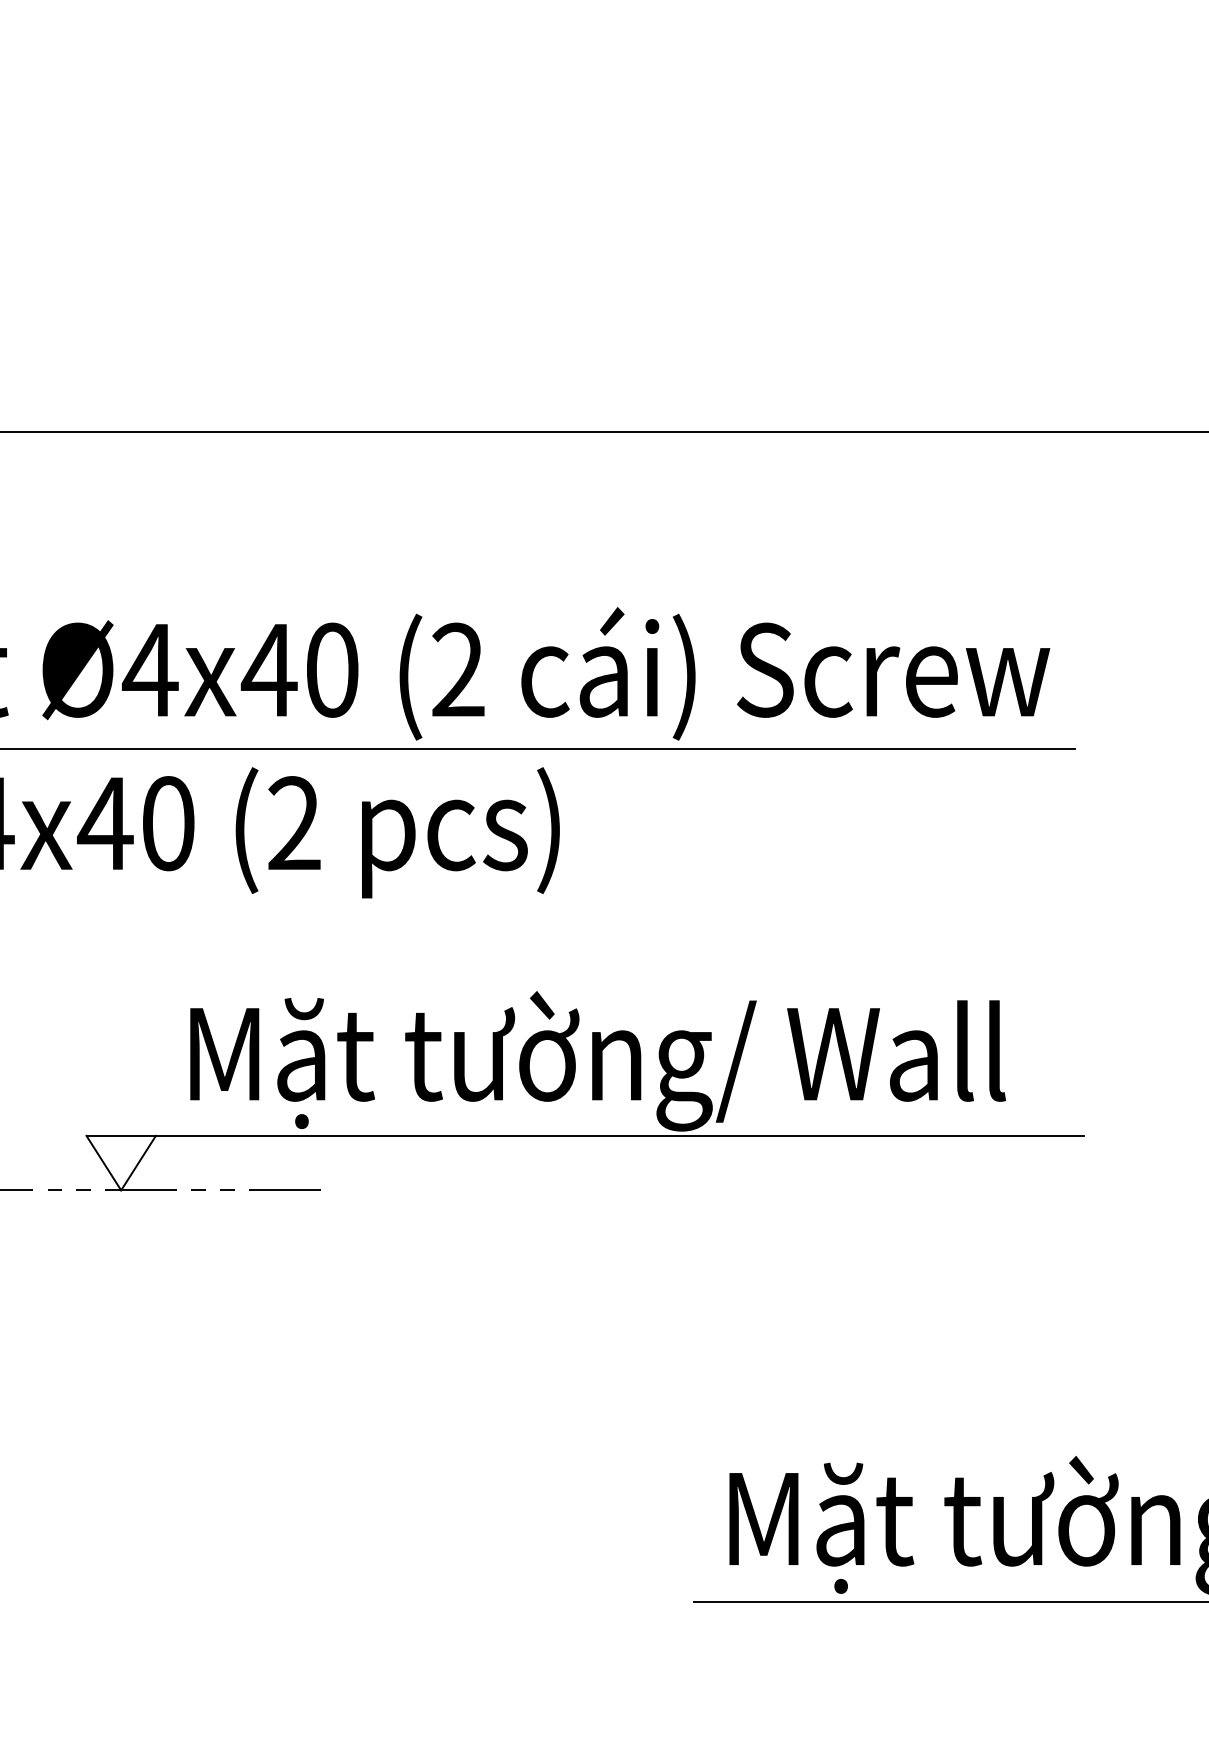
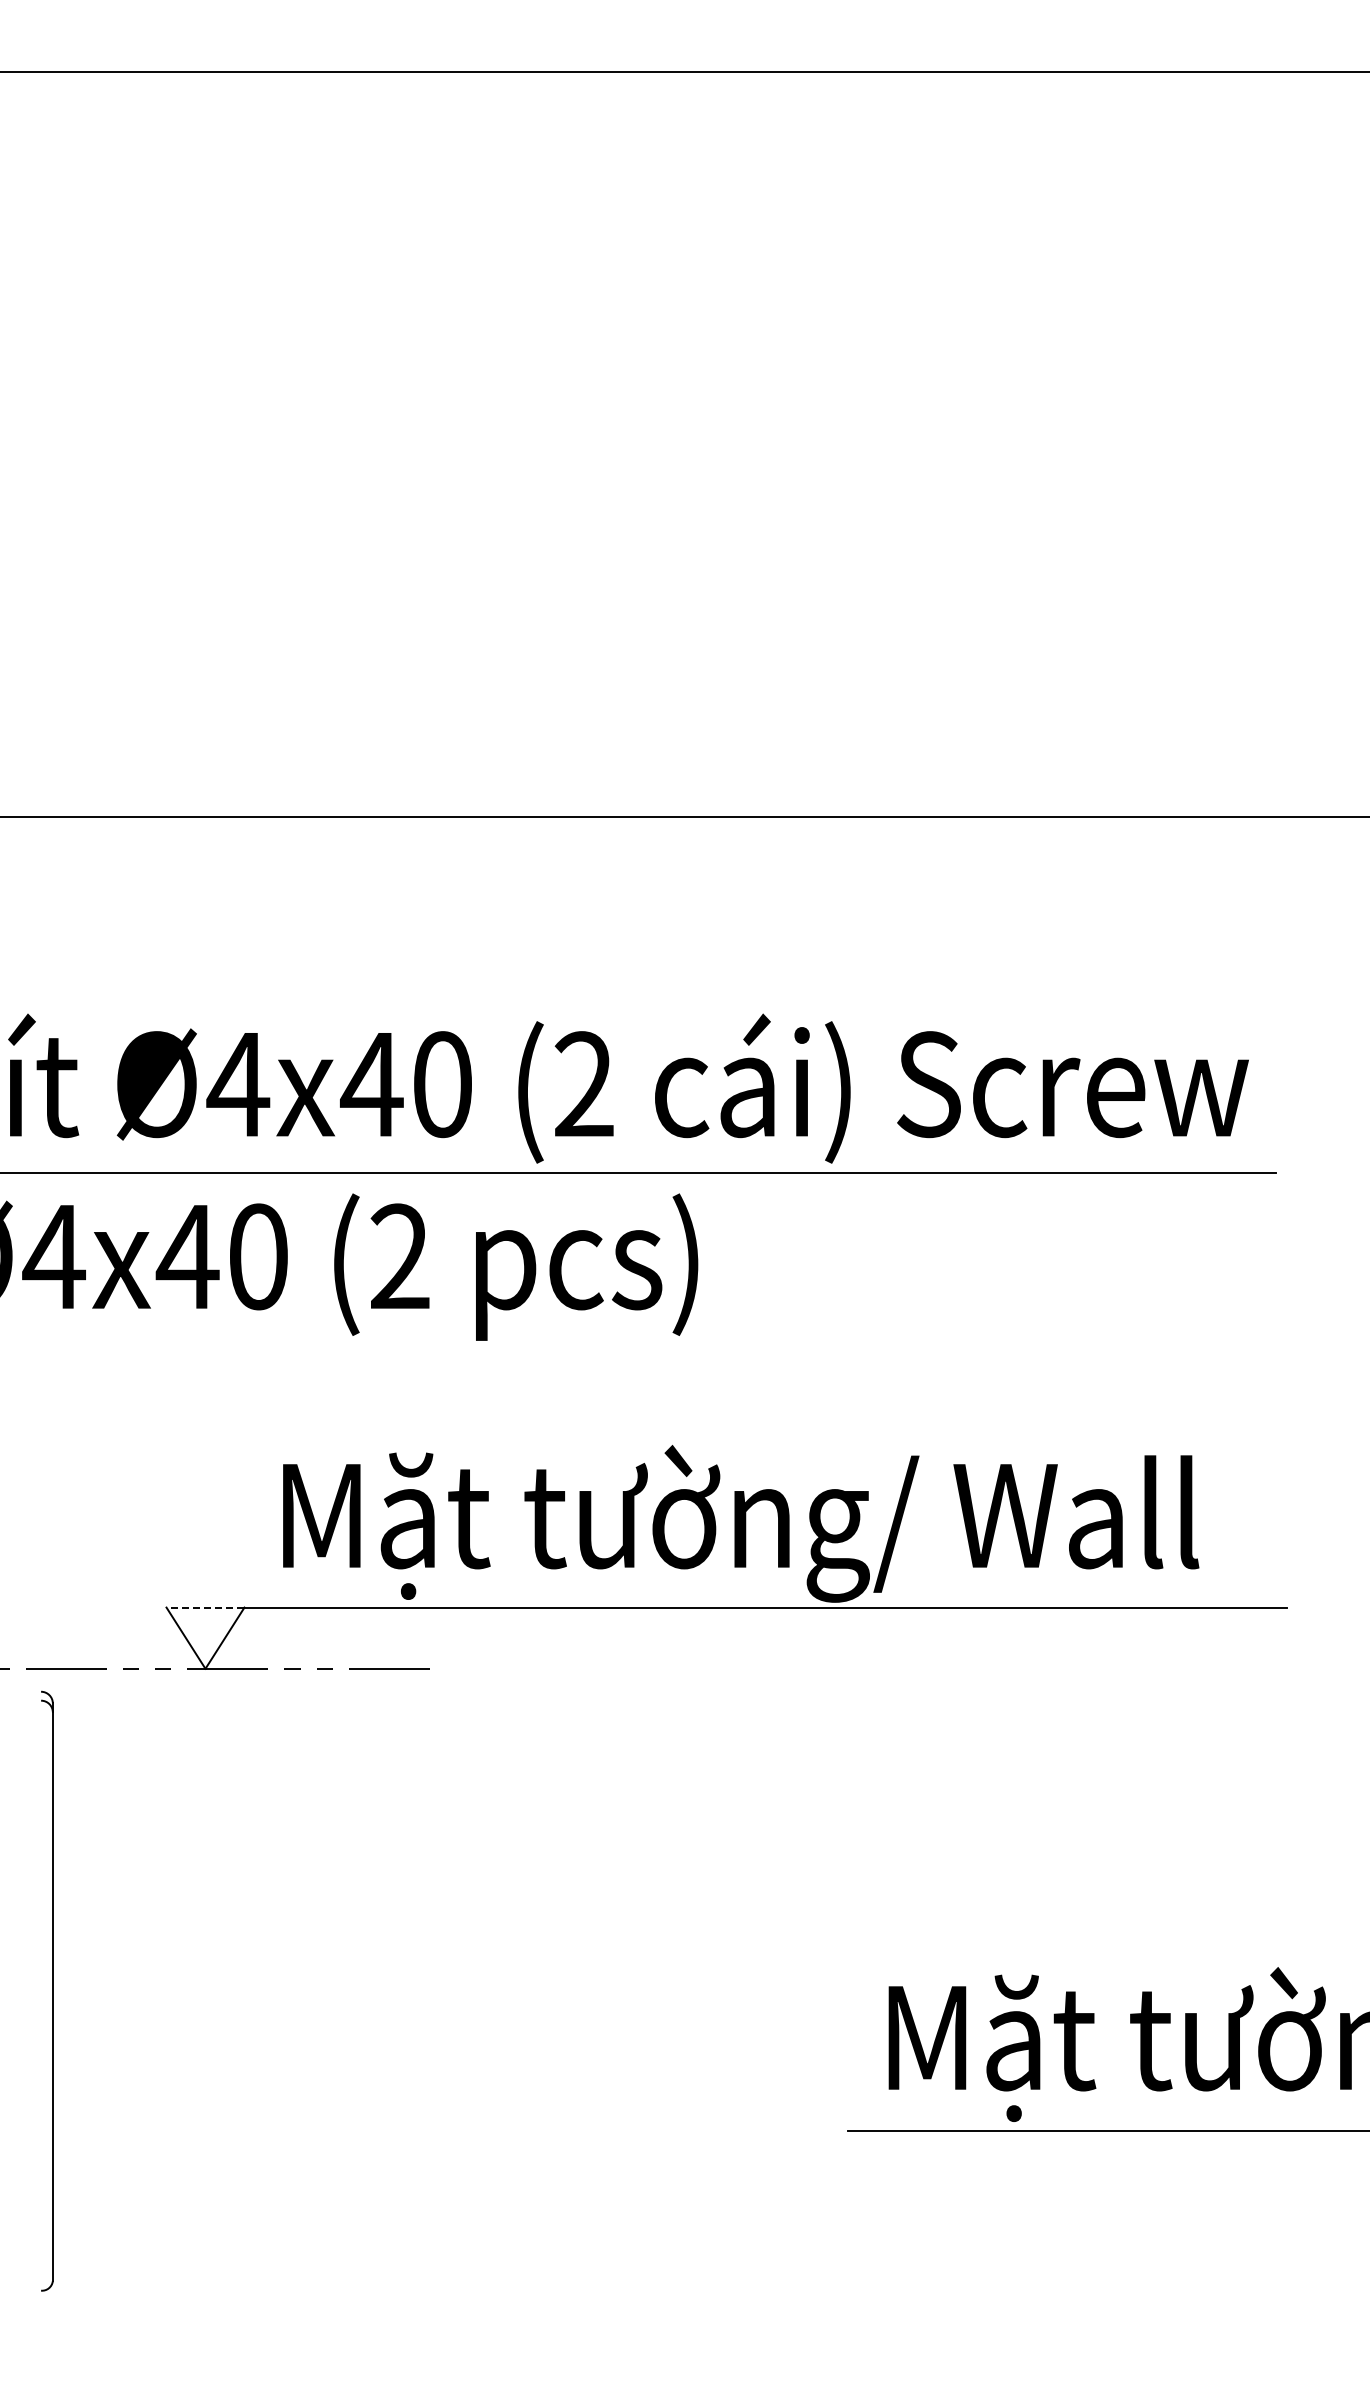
line: (121, 1135) -> (205, 1607), solid -> dashed

